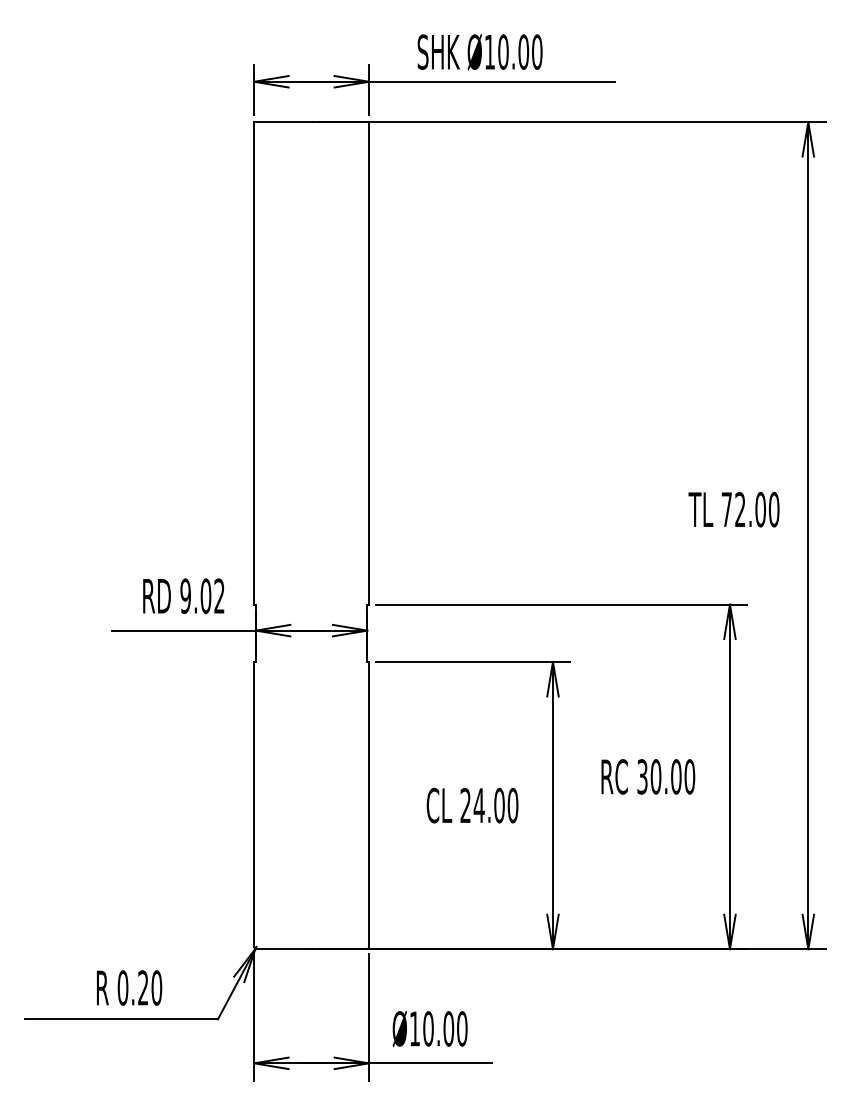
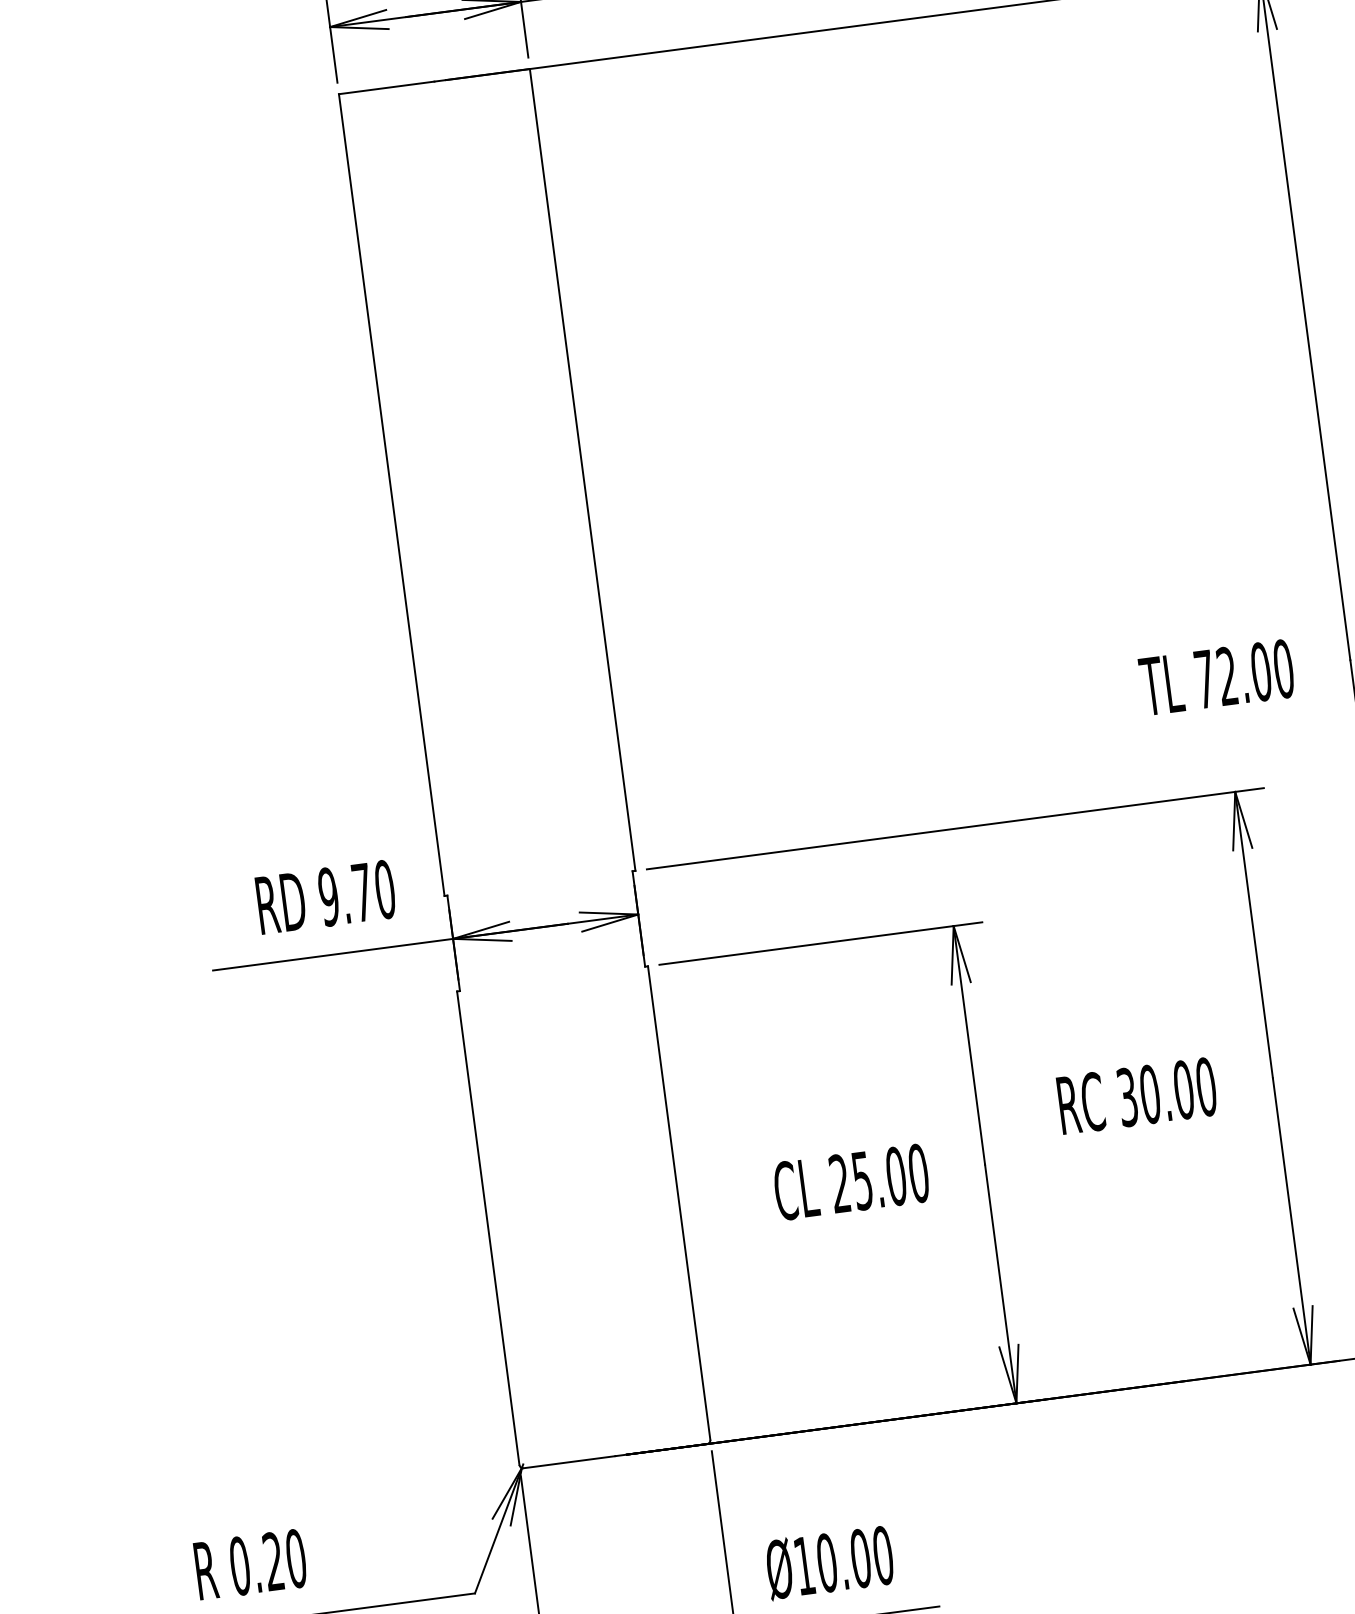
text: (733, 509) -> (1216, 677), moved
text: (212, 595) -> (373, 890), 9.02 -> 9.70
text: (478, 805) -> (861, 1180), 24.00 -> 25.00
text: (129, 987) -> (250, 1563), moved

